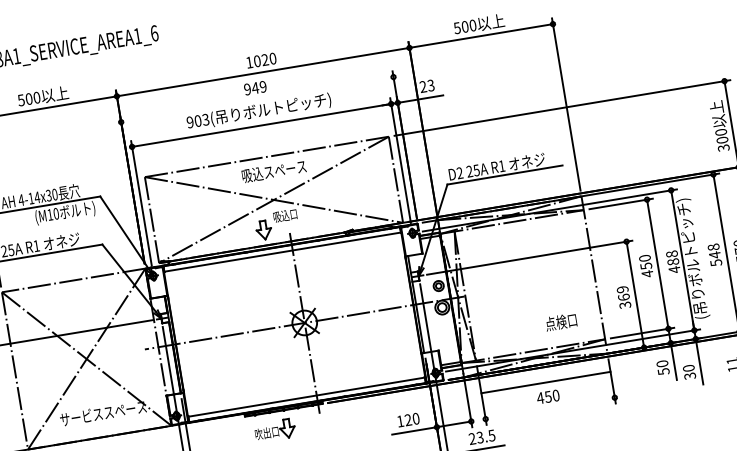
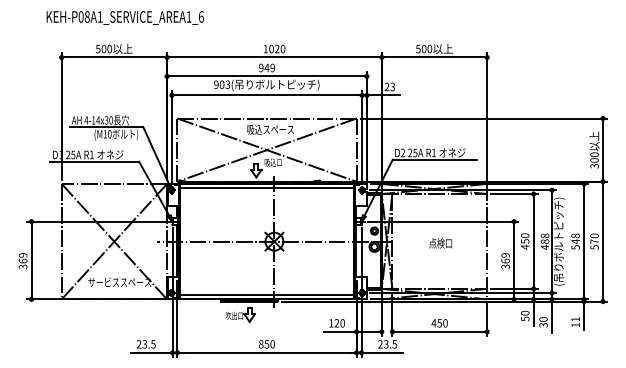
line: (256, 99) -> (266, 76), added
text: (560, 322) -> (440, 243), moved
line: (545, 382) -> (439, 331), moved

